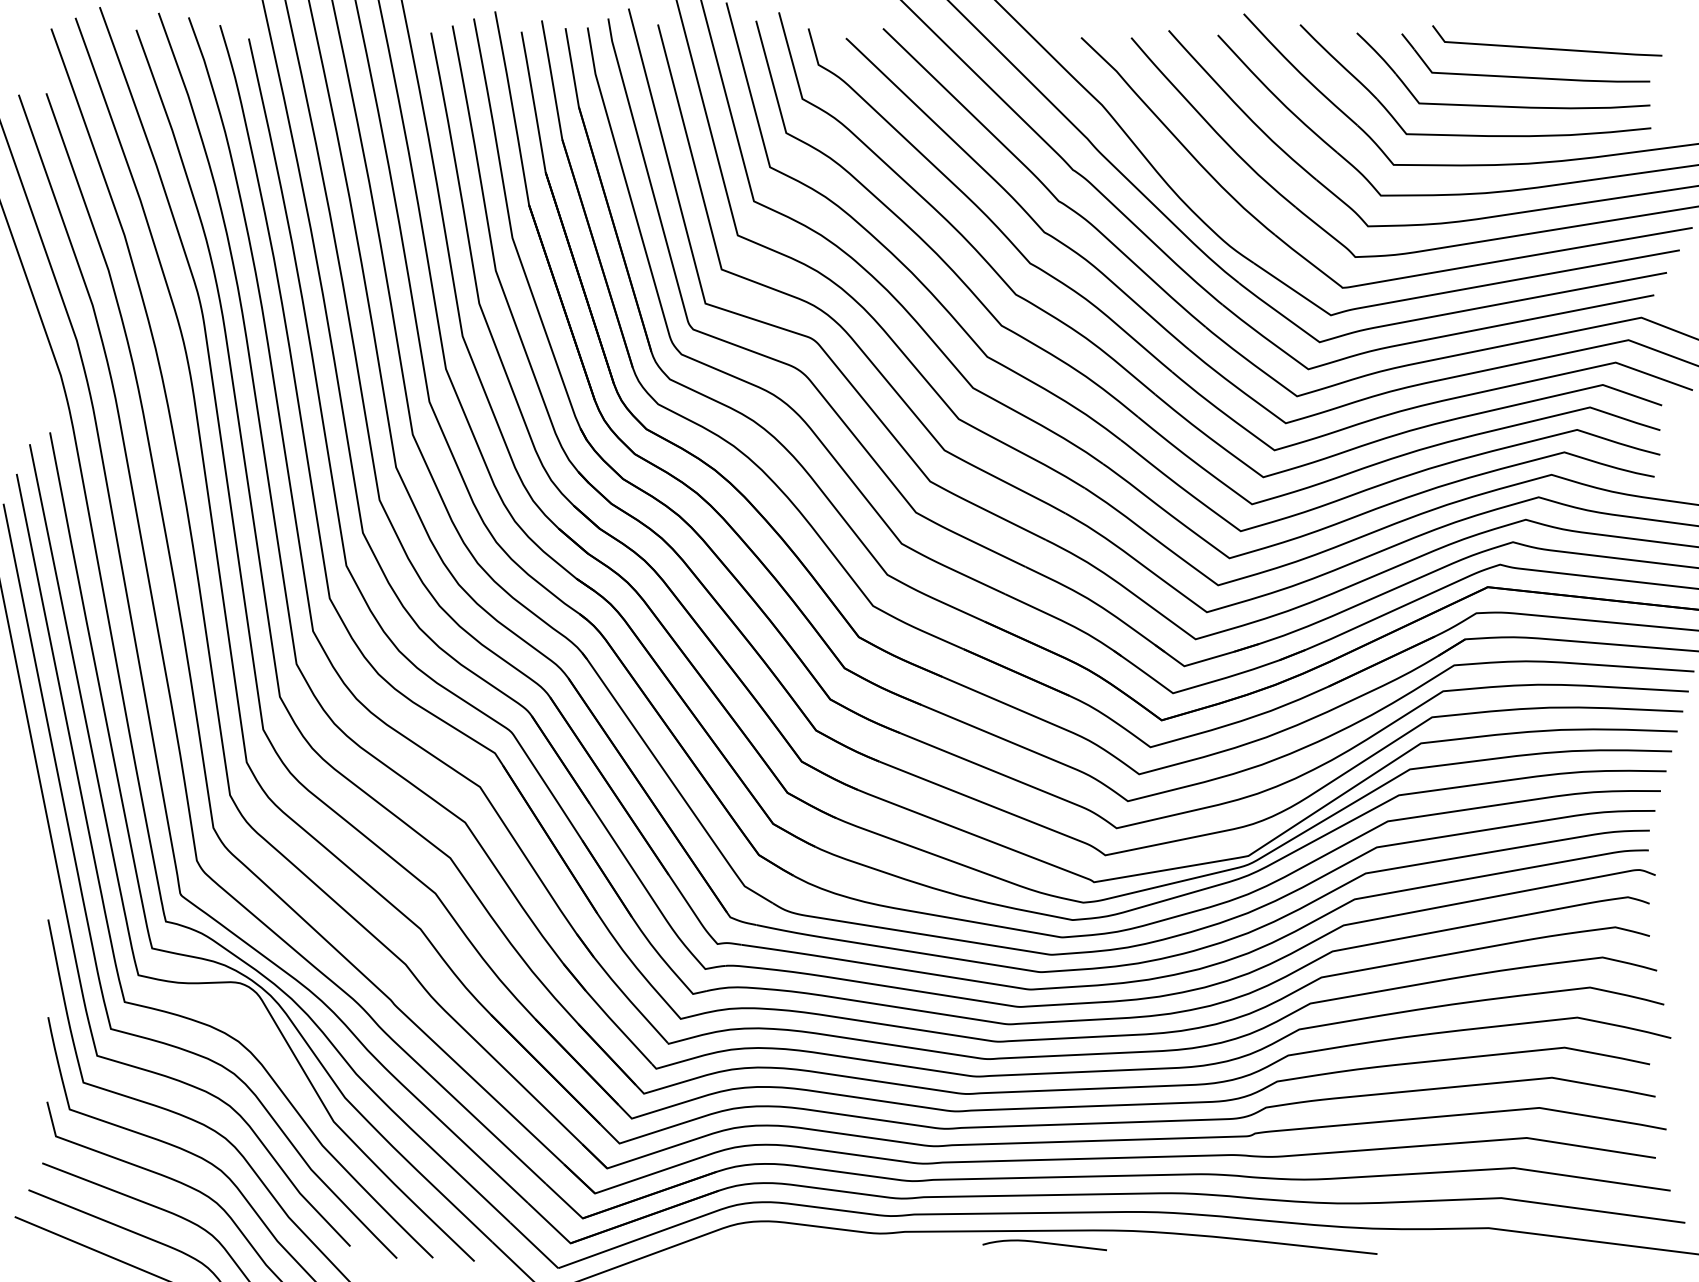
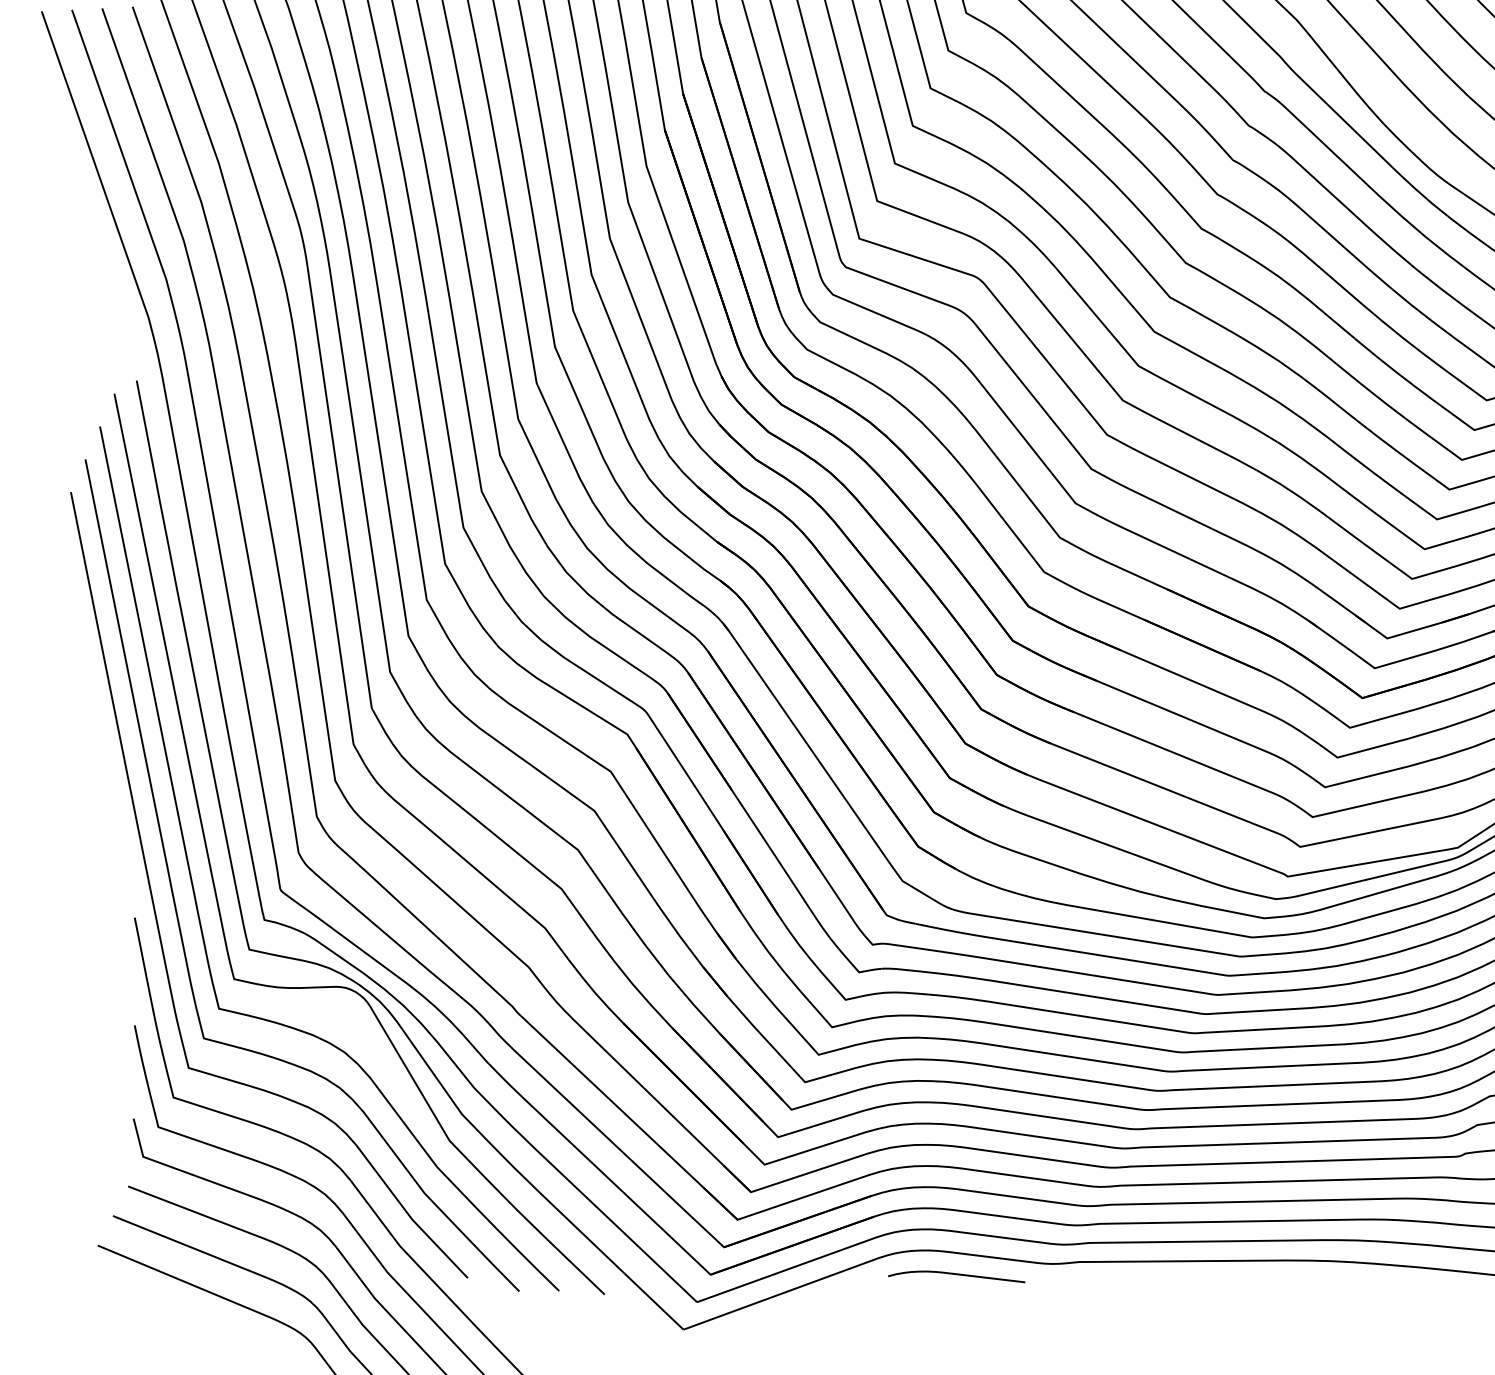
curve: (1044, 1243) -> (956, 1274), moved

